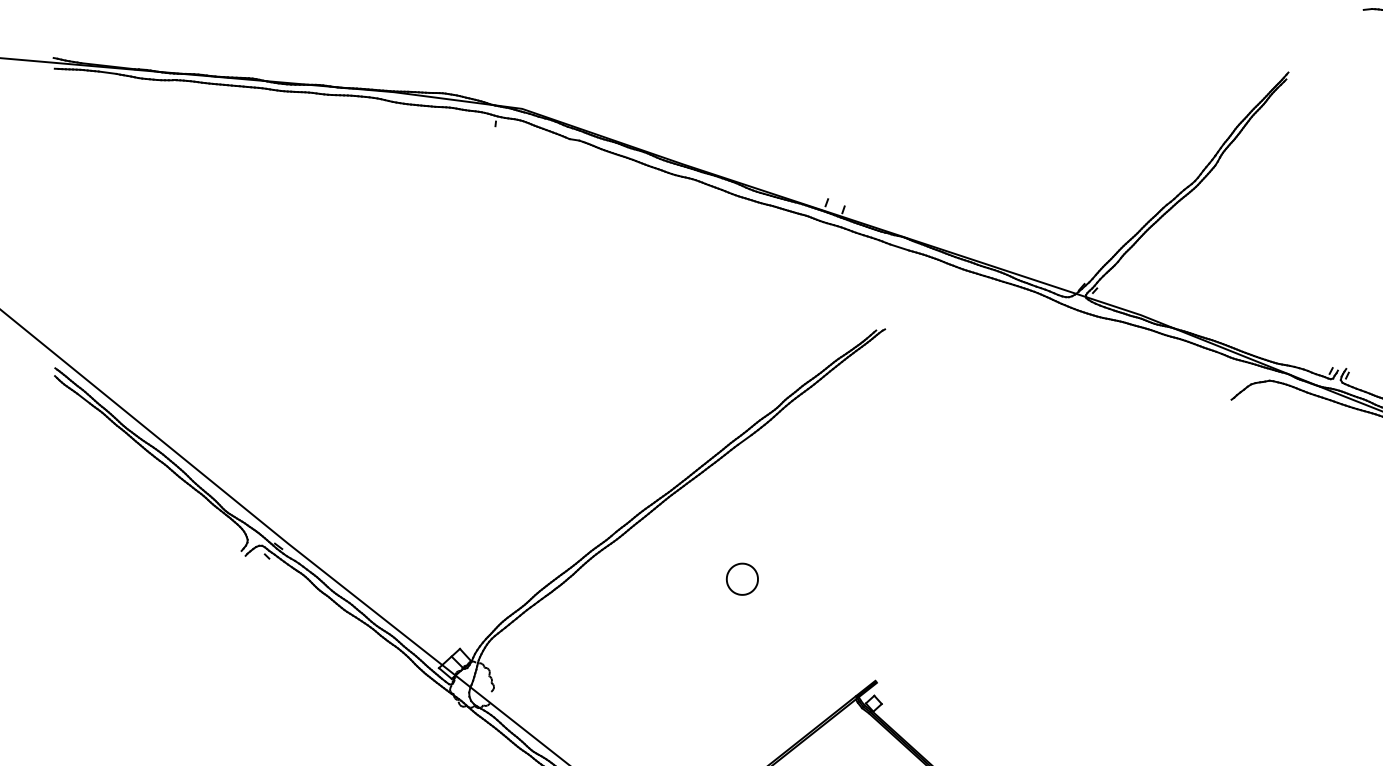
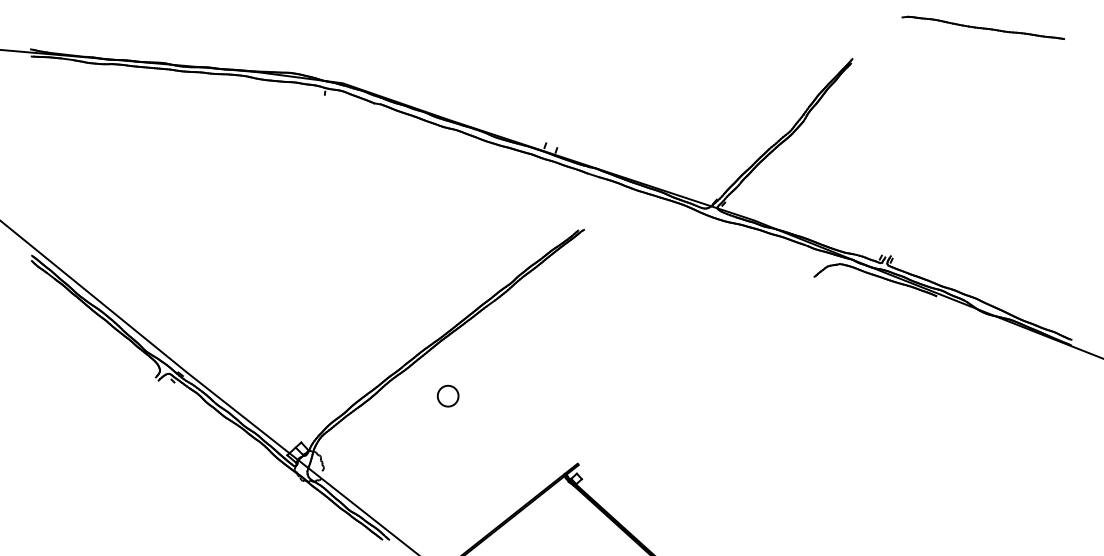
part: (741, 578) -> (447, 395), moved

